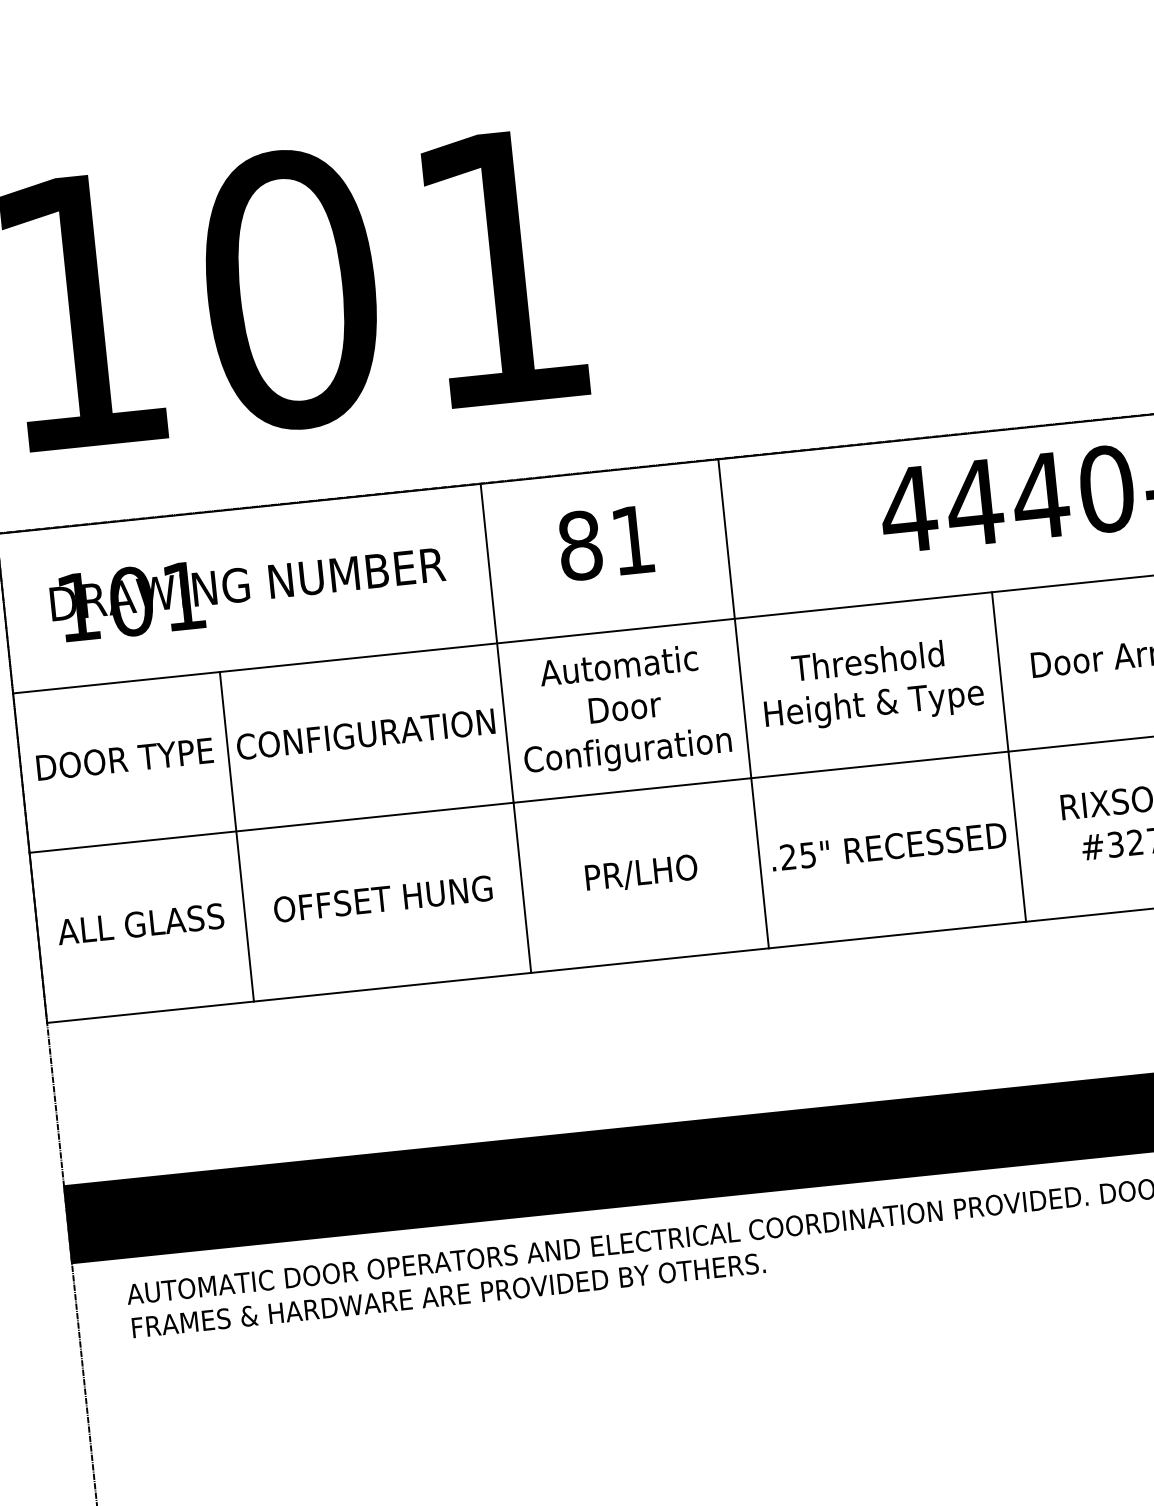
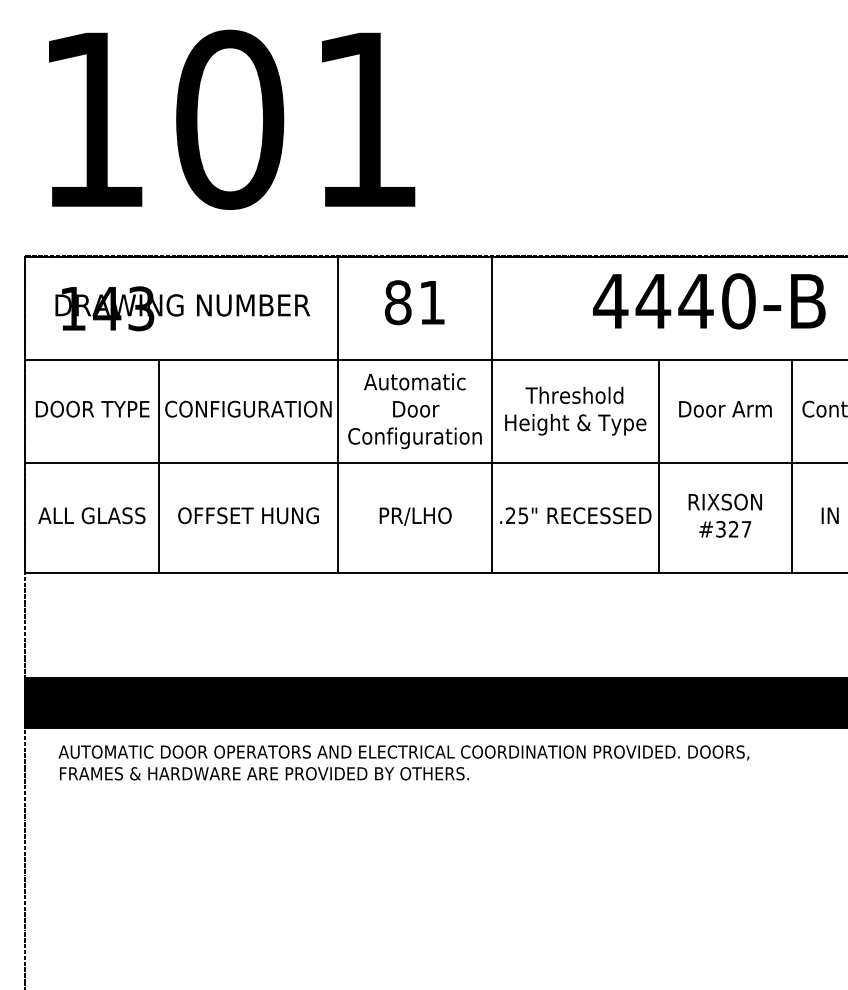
text: (156, 598) -> (123, 308), 101 -> 143

